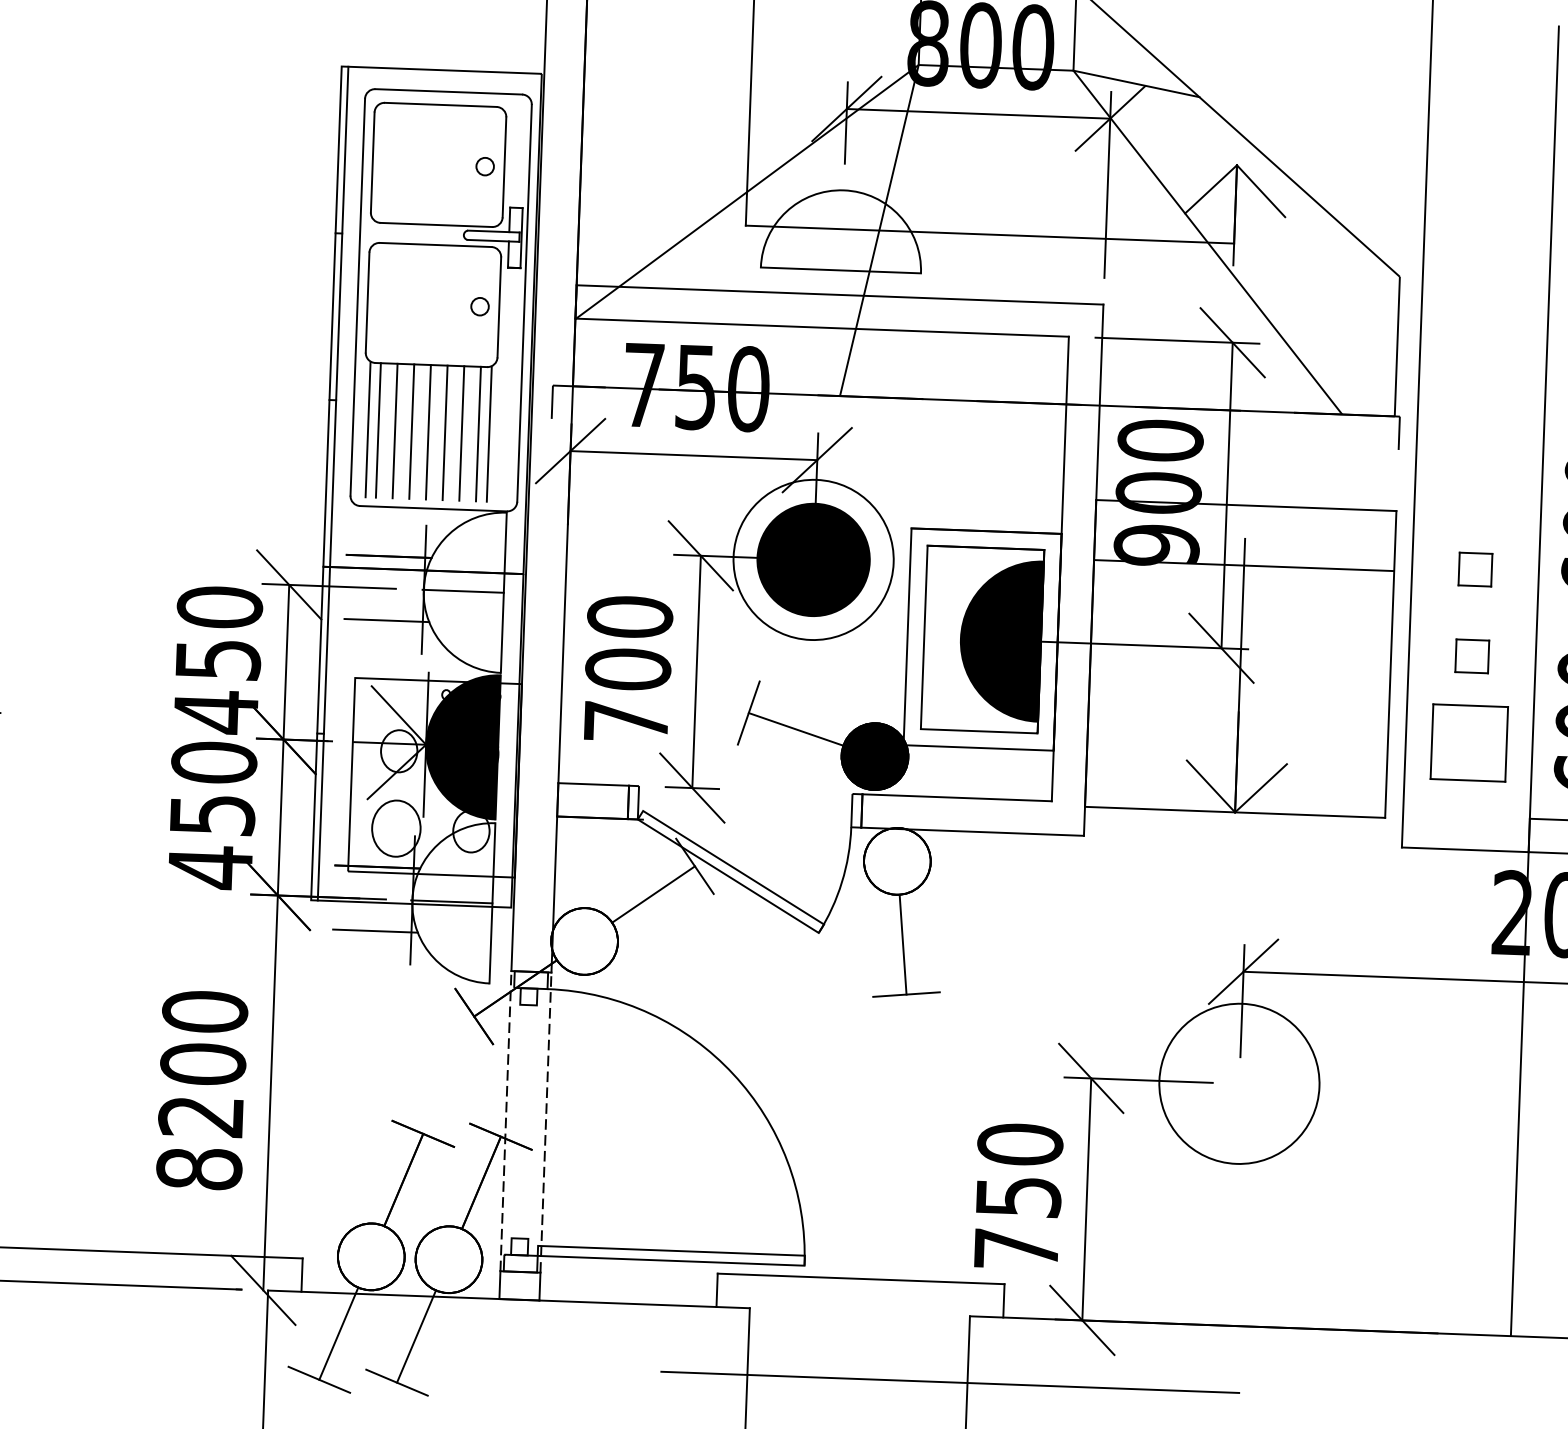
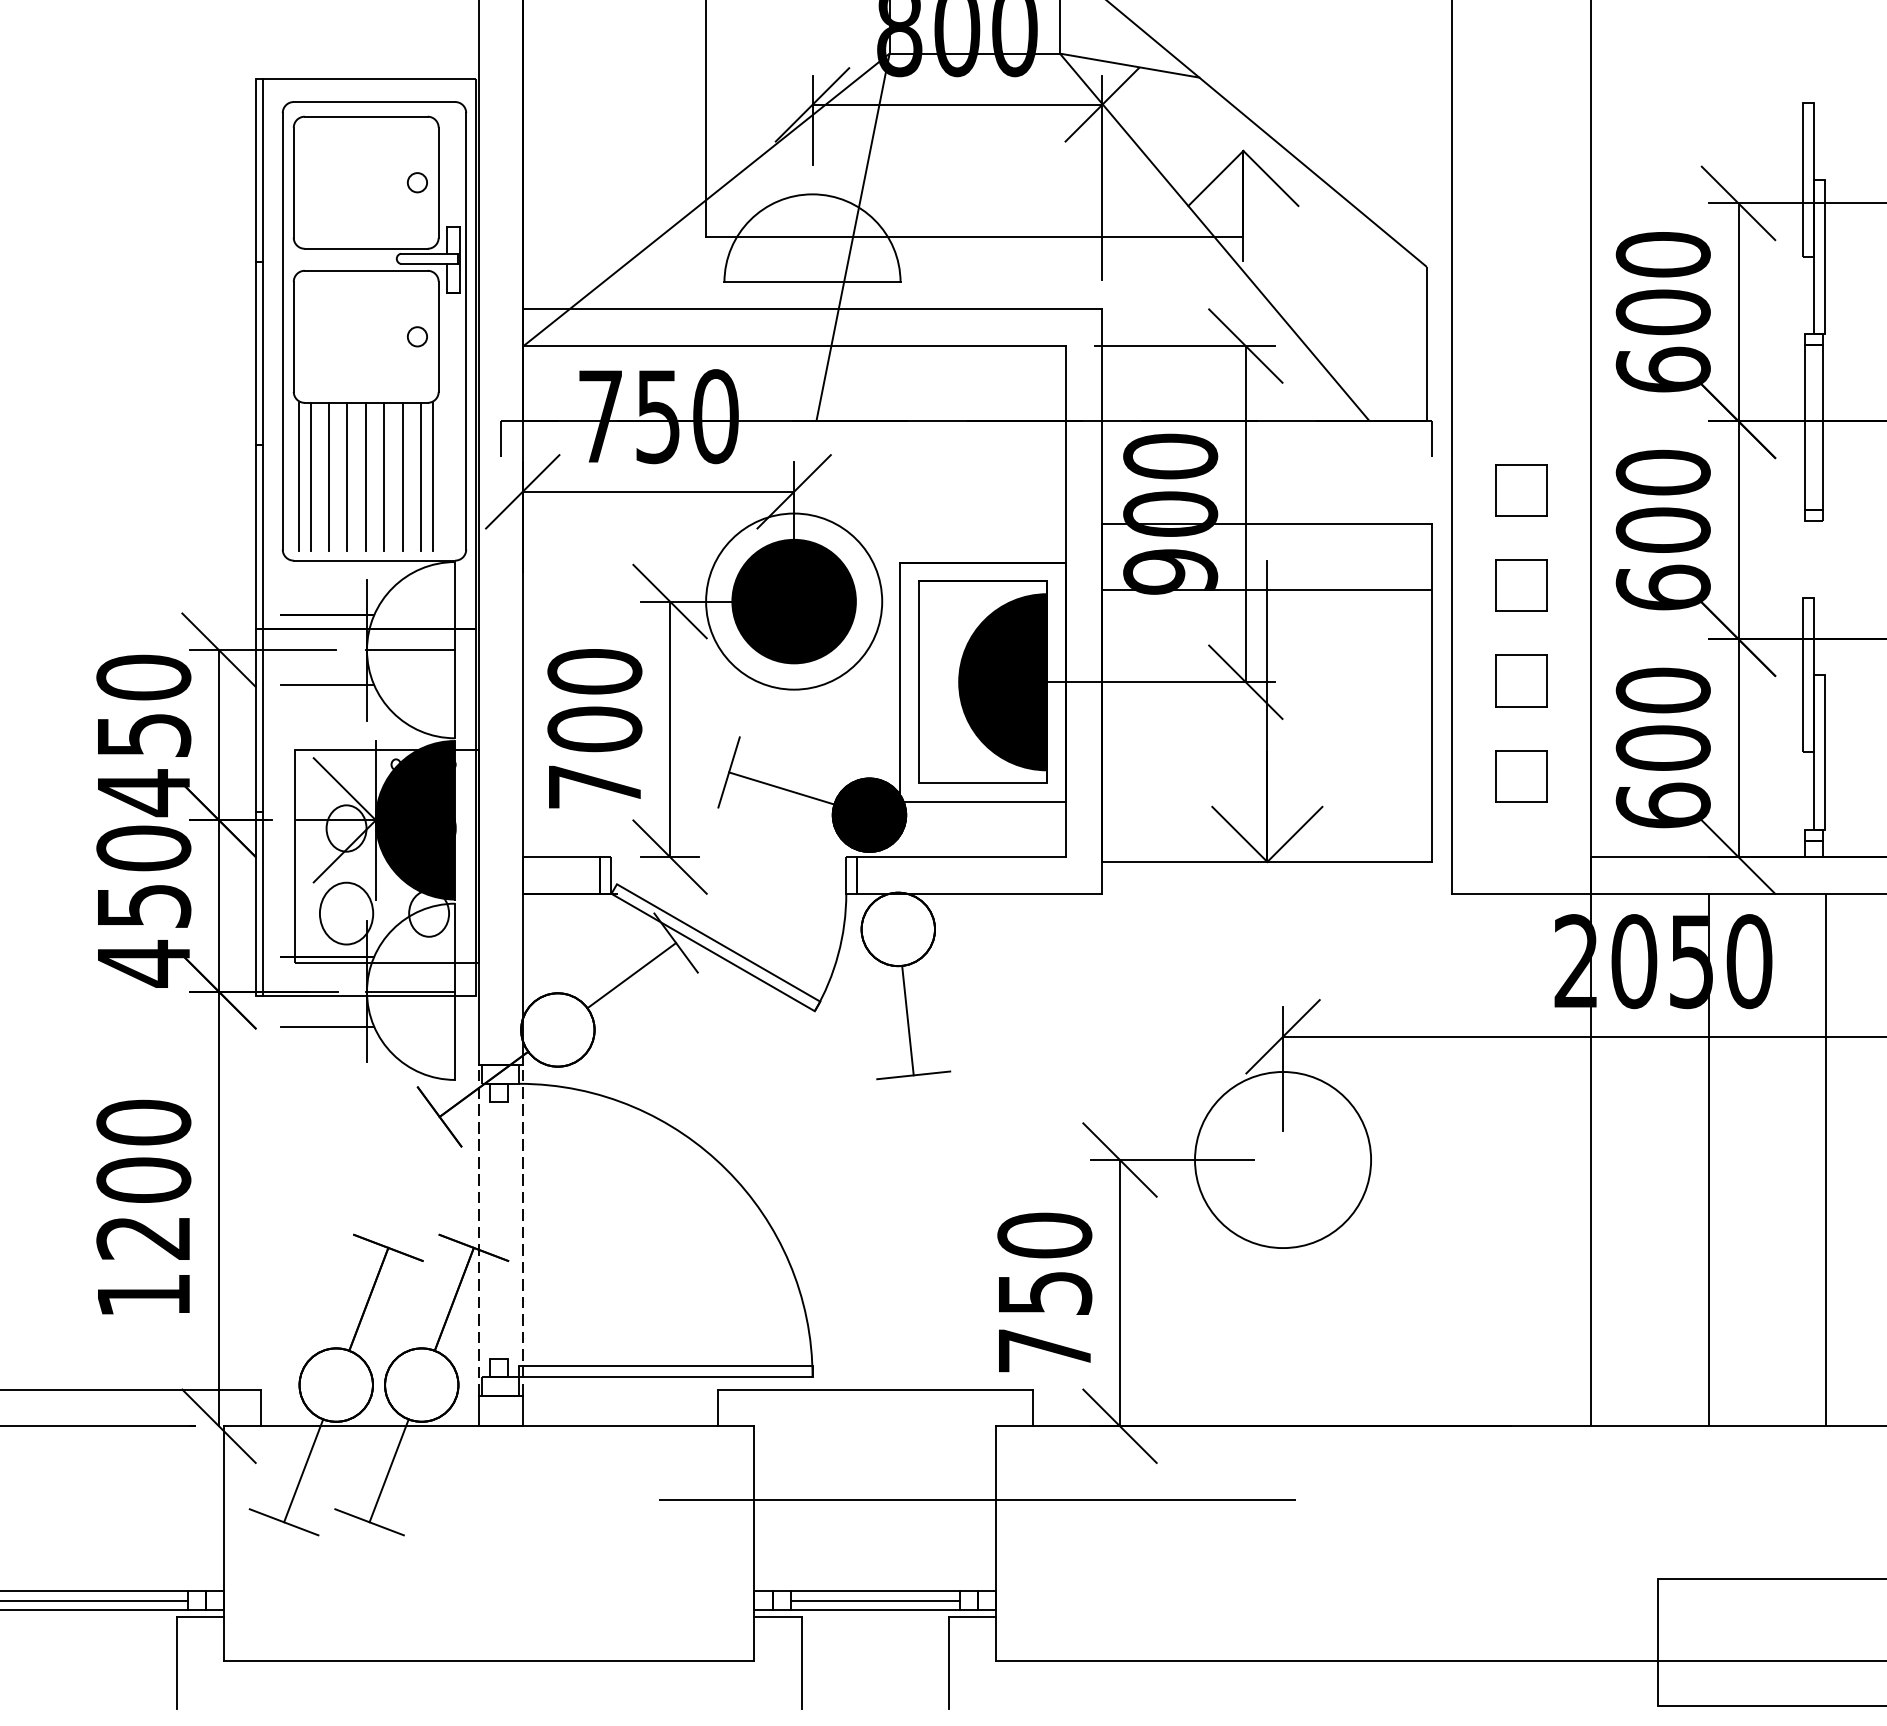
part: (1478, 483) -> (1521, 490), added
part: (1475, 569) -> (1521, 585), size x1.43
part: (1472, 655) -> (1521, 680), size x1.43
part: (1468, 743) -> (1521, 776), size x0.62
text: (199, 1169) -> (143, 1295), 8200 -> 1200

